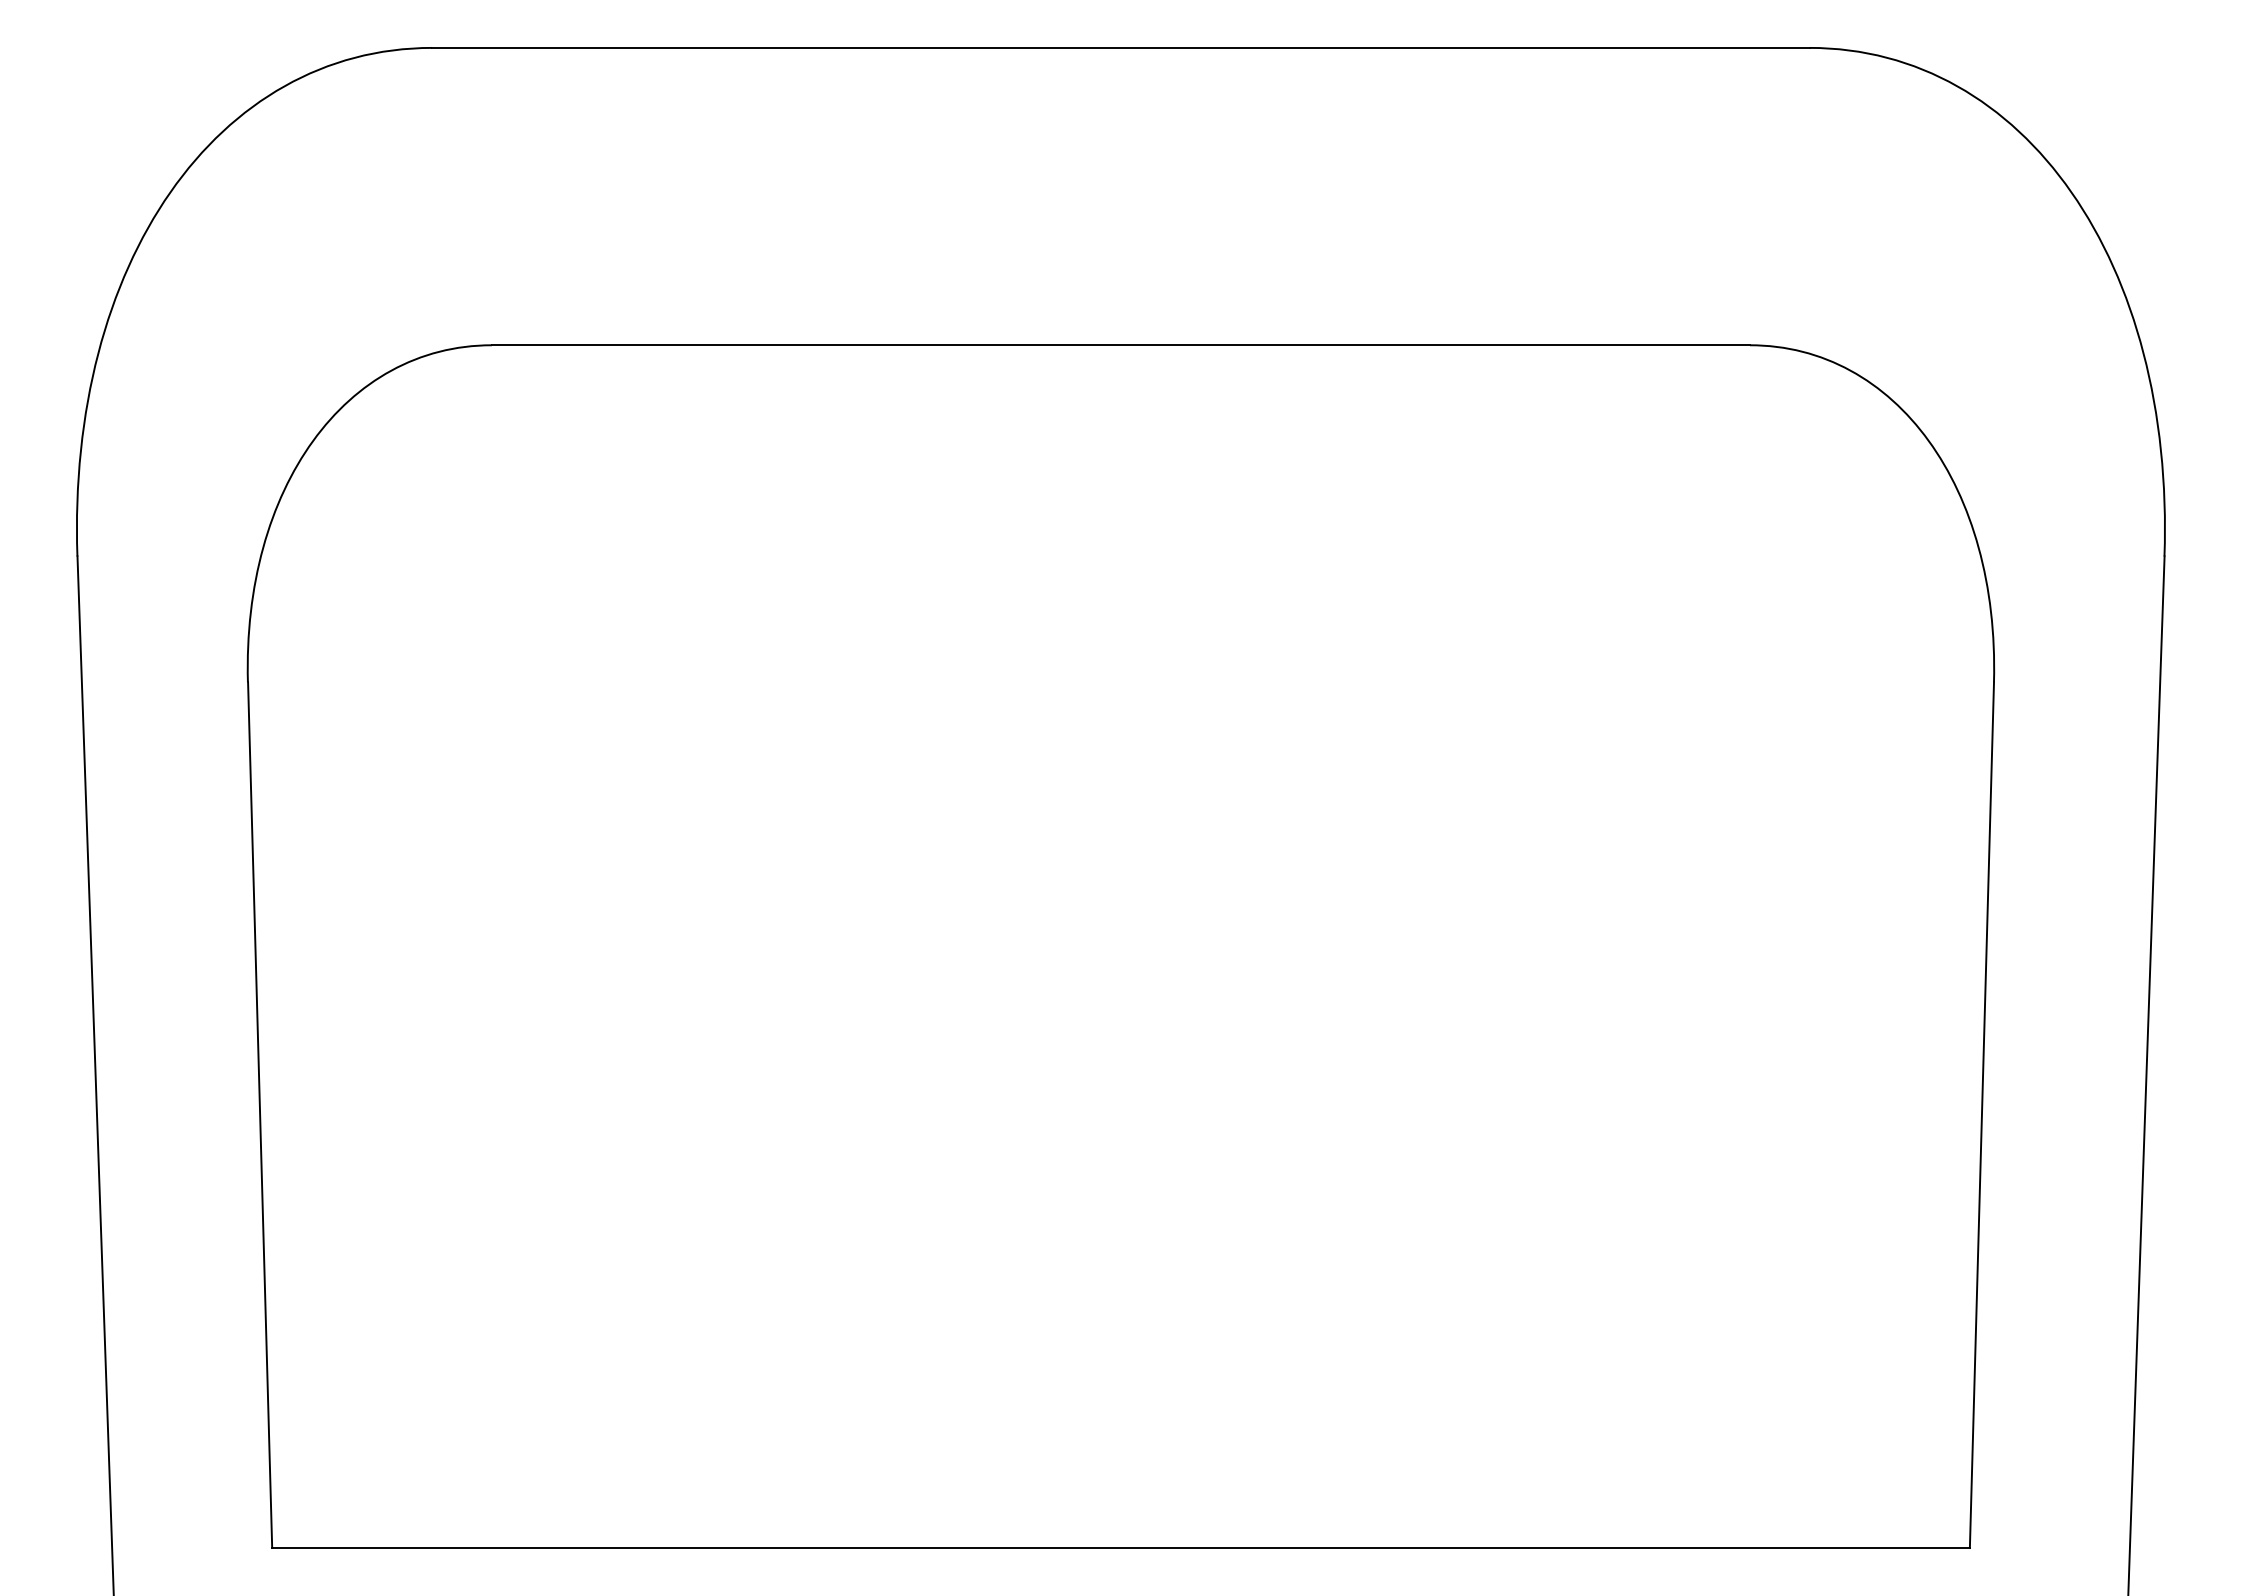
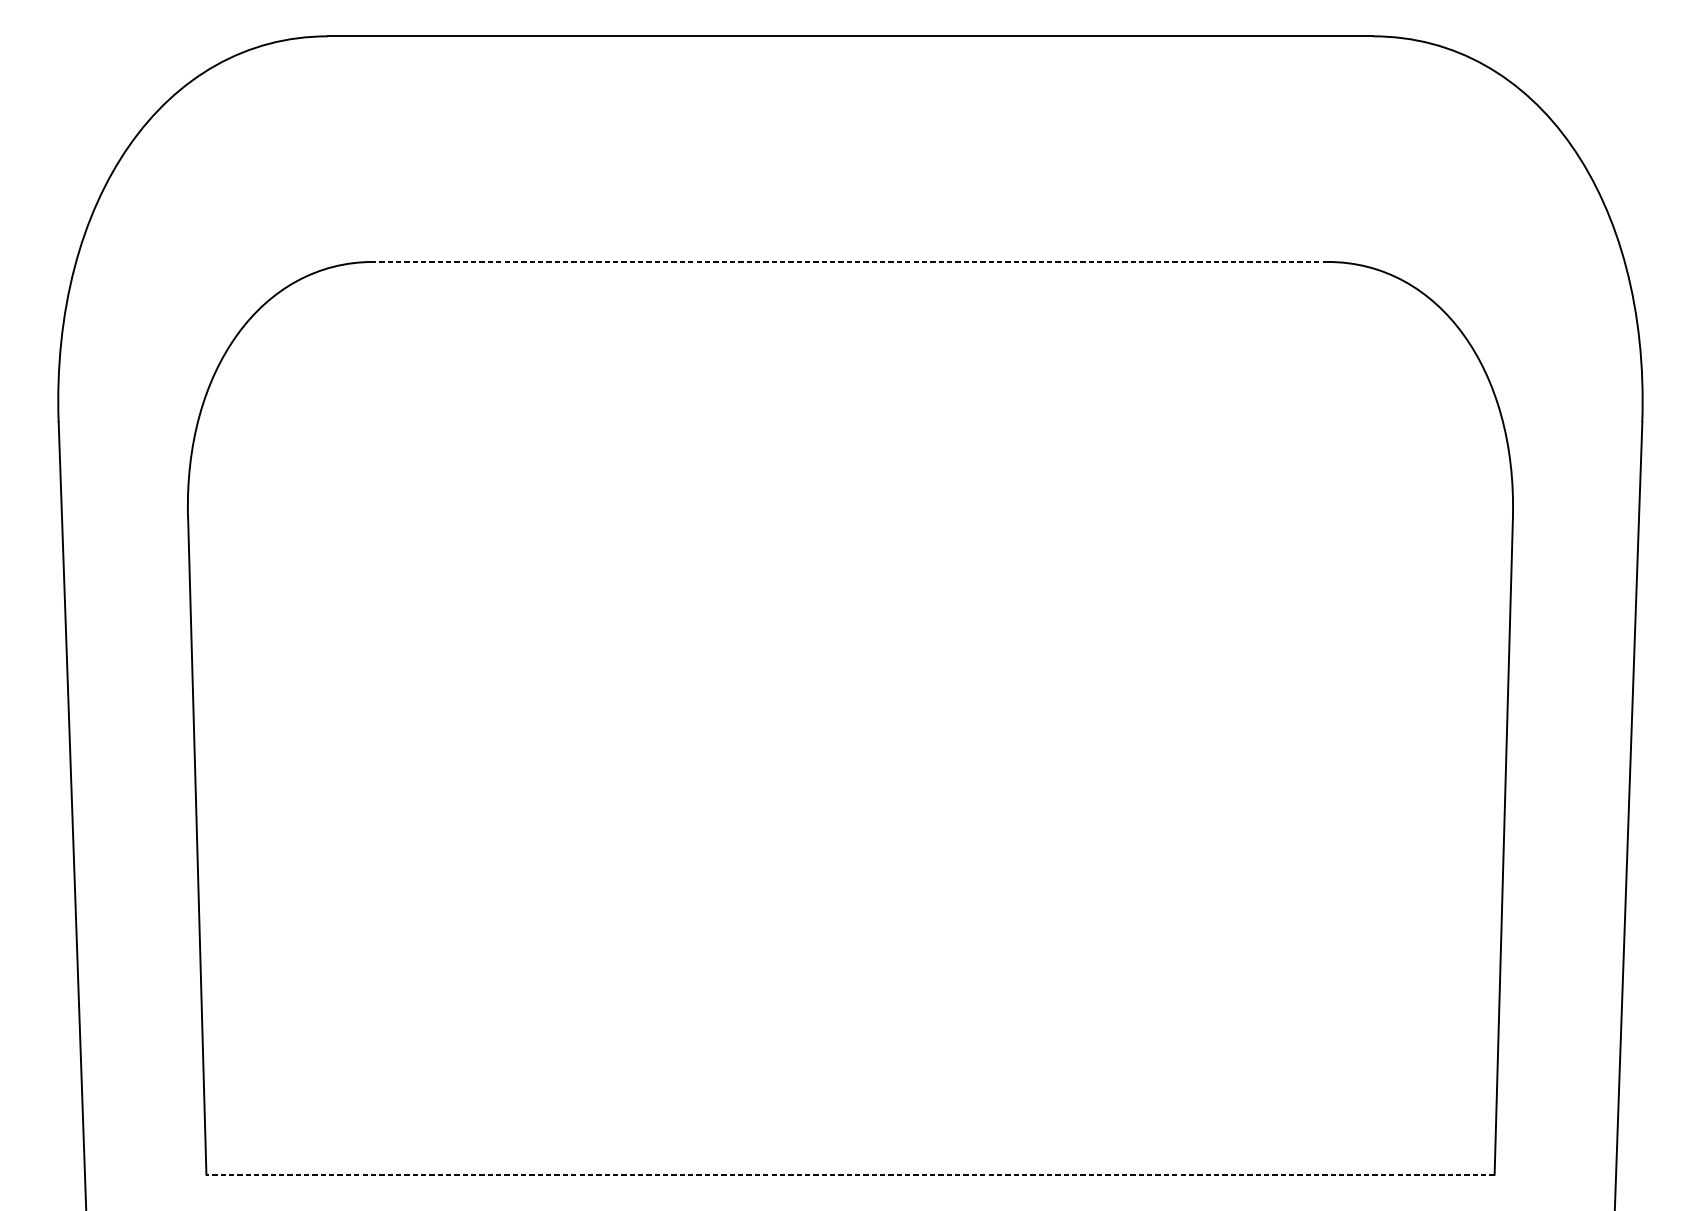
line: (1121, 345) -> (850, 262), solid -> dashed
line: (1121, 1548) -> (850, 1174), solid -> dashed

